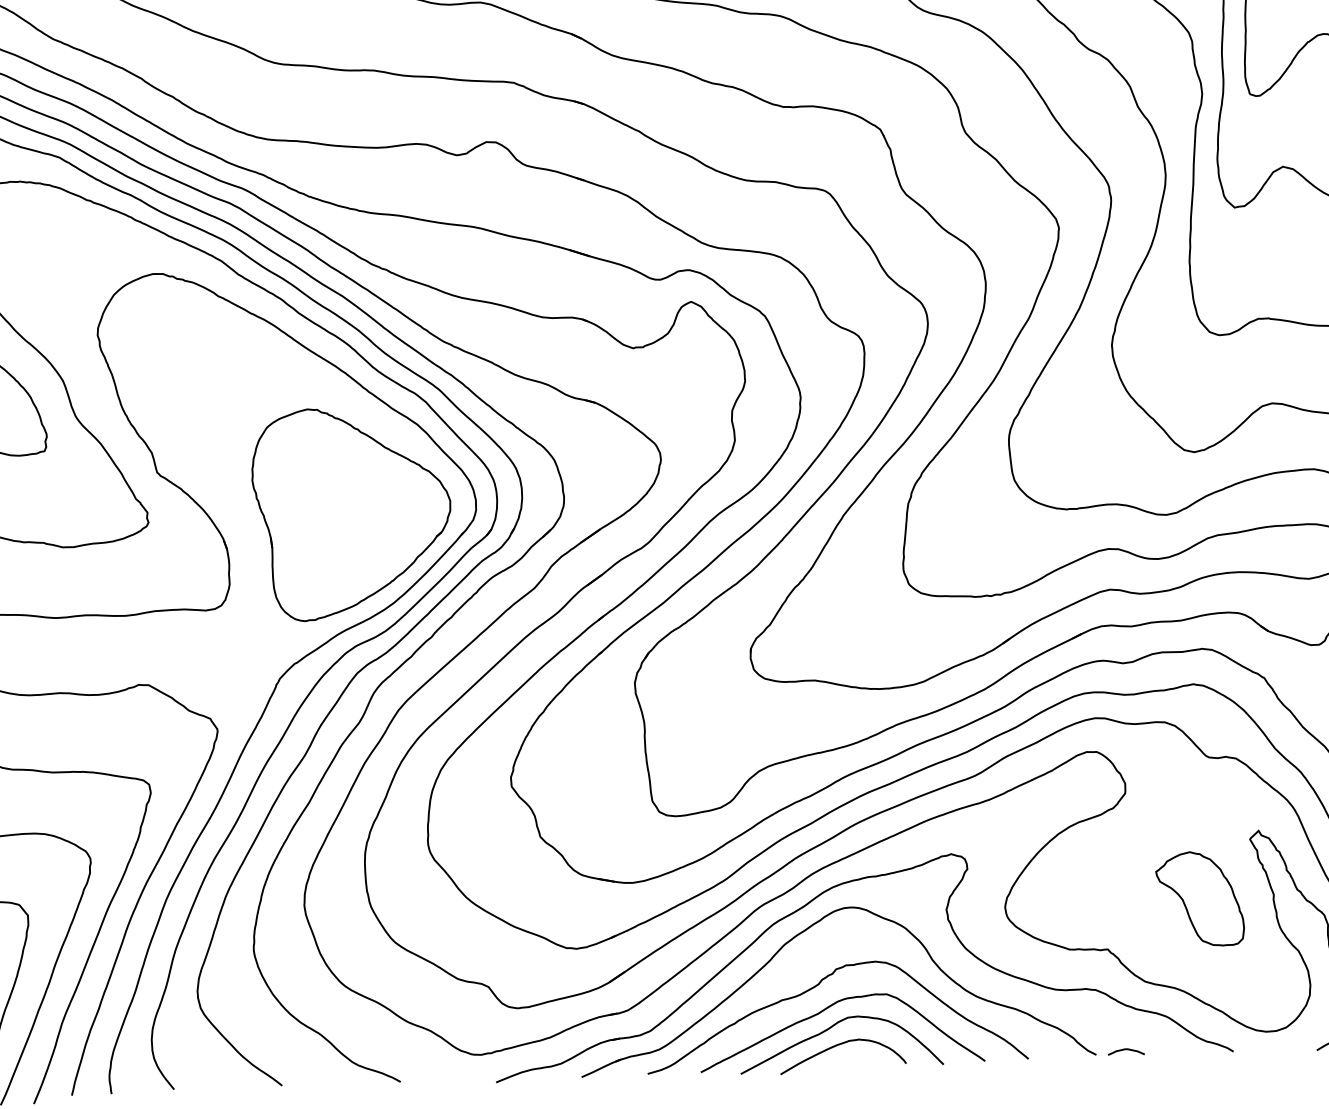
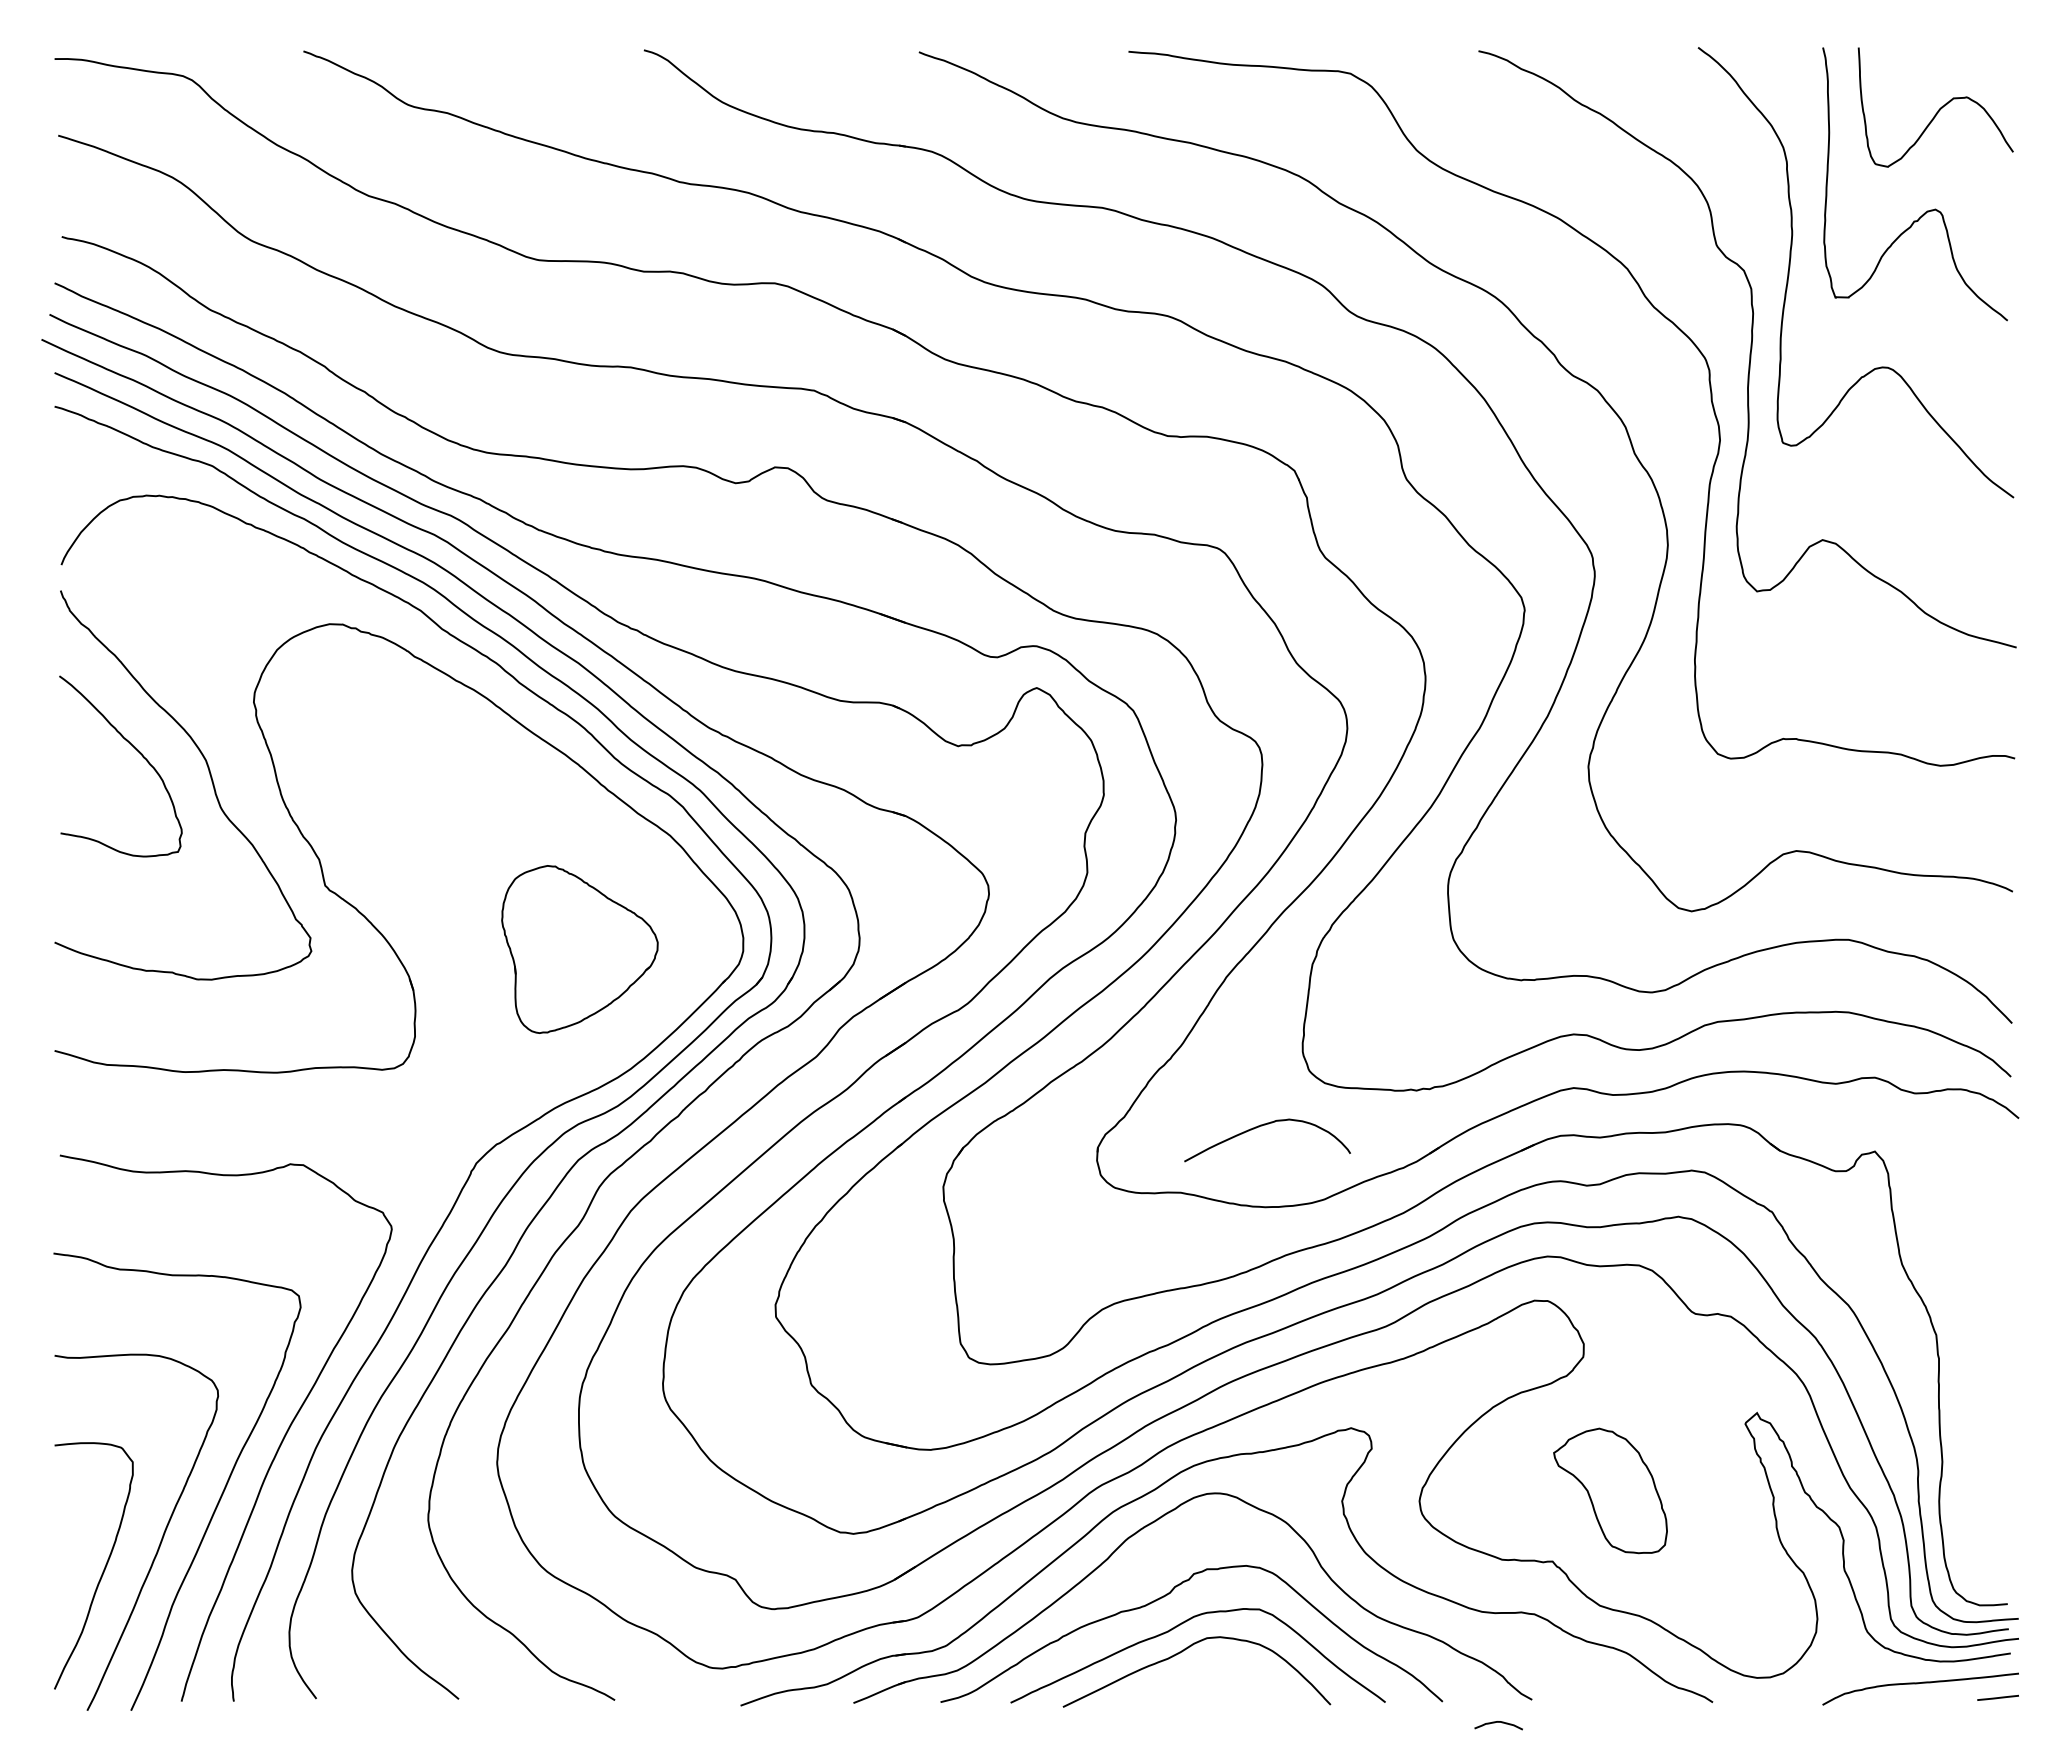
part: (351, 513) -> (579, 949), size x0.6
part: (1200, 898) -> (1610, 1490), moved
curve: (838, 1045) -> (1262, 1126), moved
curve: (1126, 1049) -> (1498, 1722), moved

